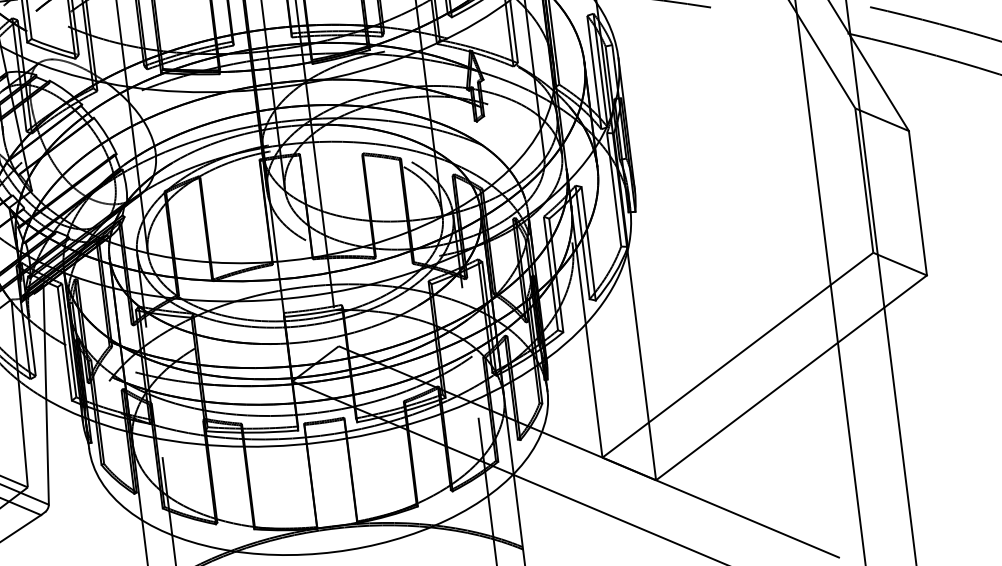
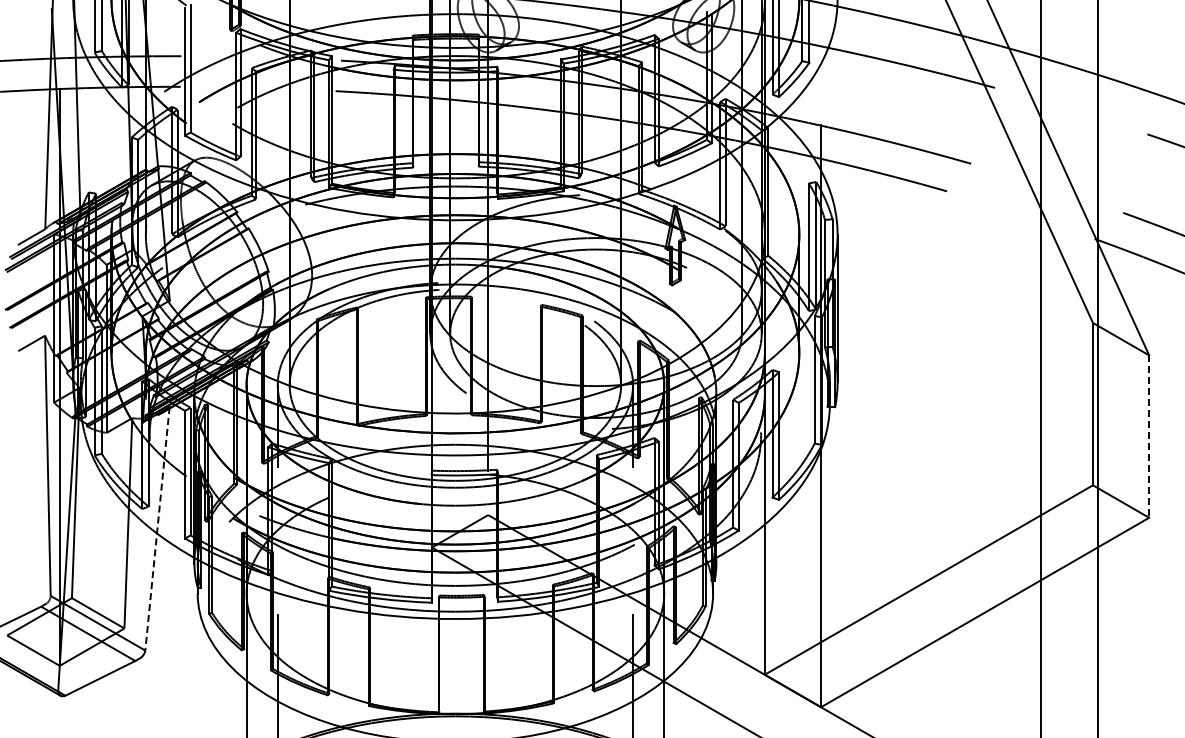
line: (918, 204) -> (1149, 437), solid -> dashed
line: (46, 395) -> (157, 529), solid -> dashed

